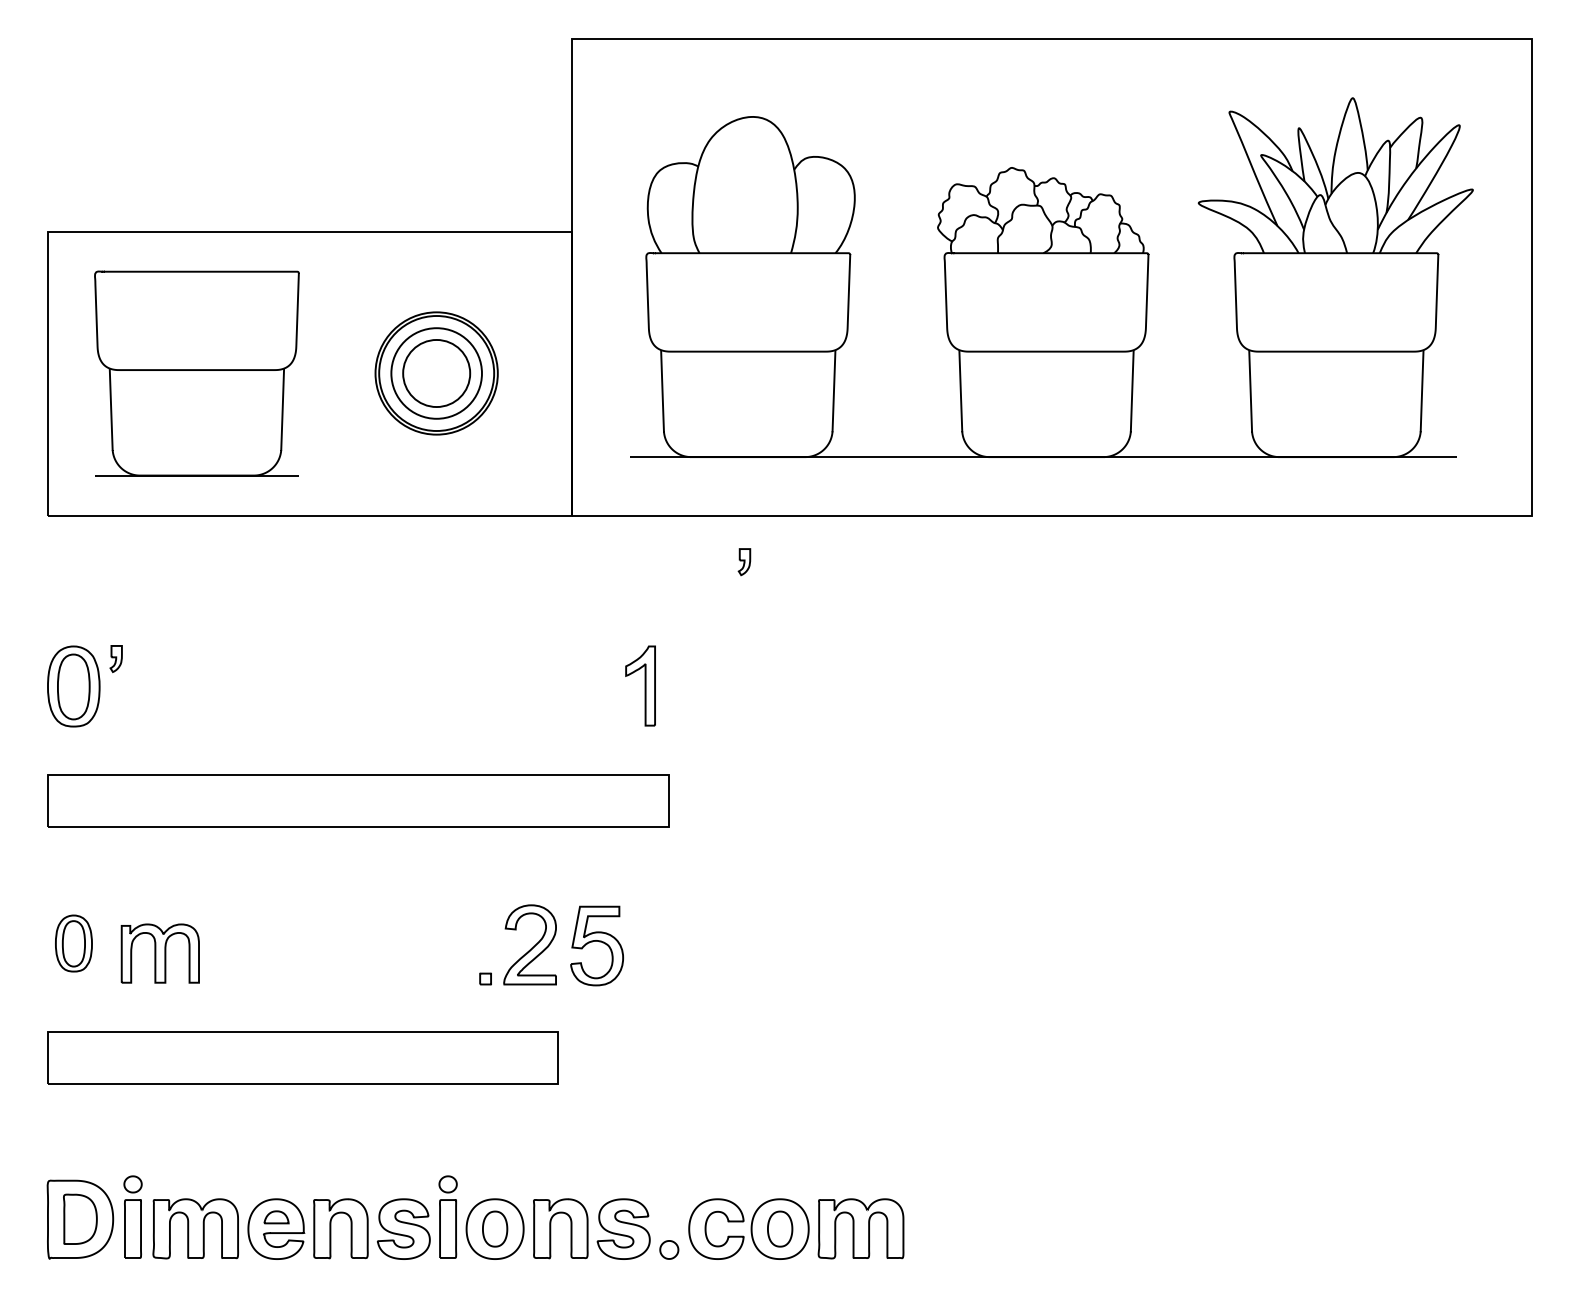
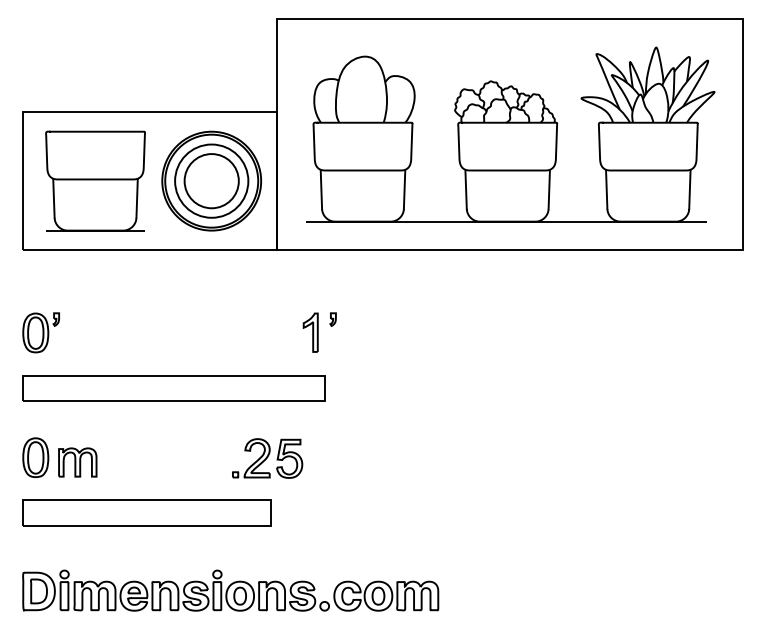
part: (435, 372) -> (211, 180), size x1.67
part: (743, 561) -> (332, 319), moved
part: (73, 943) -> (35, 457), size x1.43

